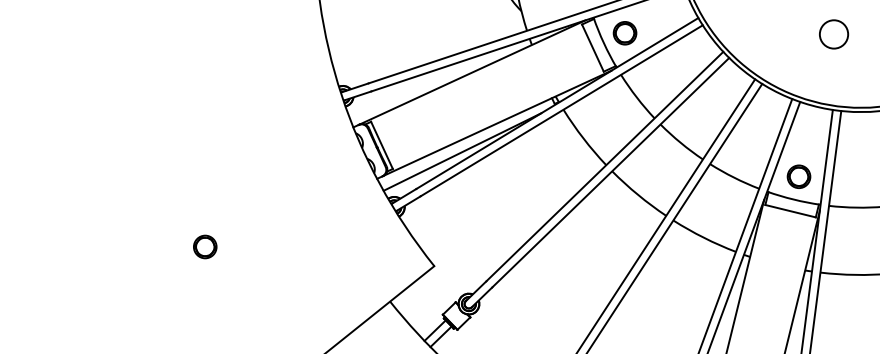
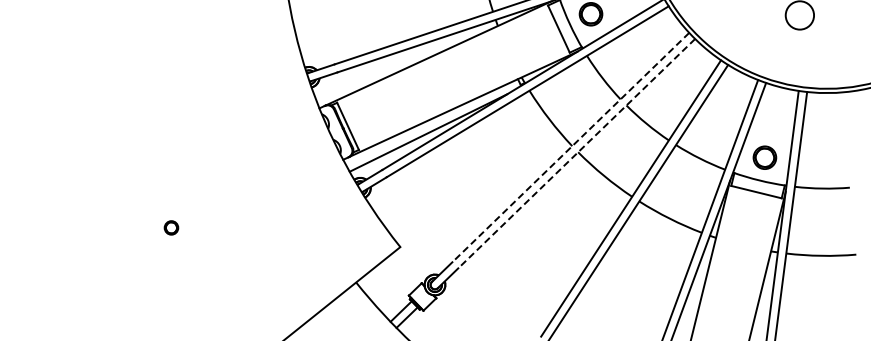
line: (604, 166) -> (570, 147), solid -> dashed
line: (610, 172) -> (576, 153), solid -> dashed
part: (205, 246) -> (171, 227), size x0.6

